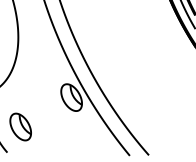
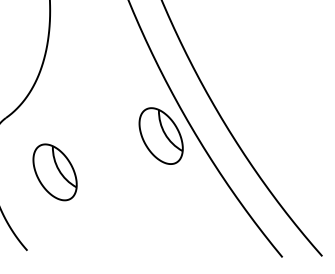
part: (20, 126) -> (54, 171), moved

